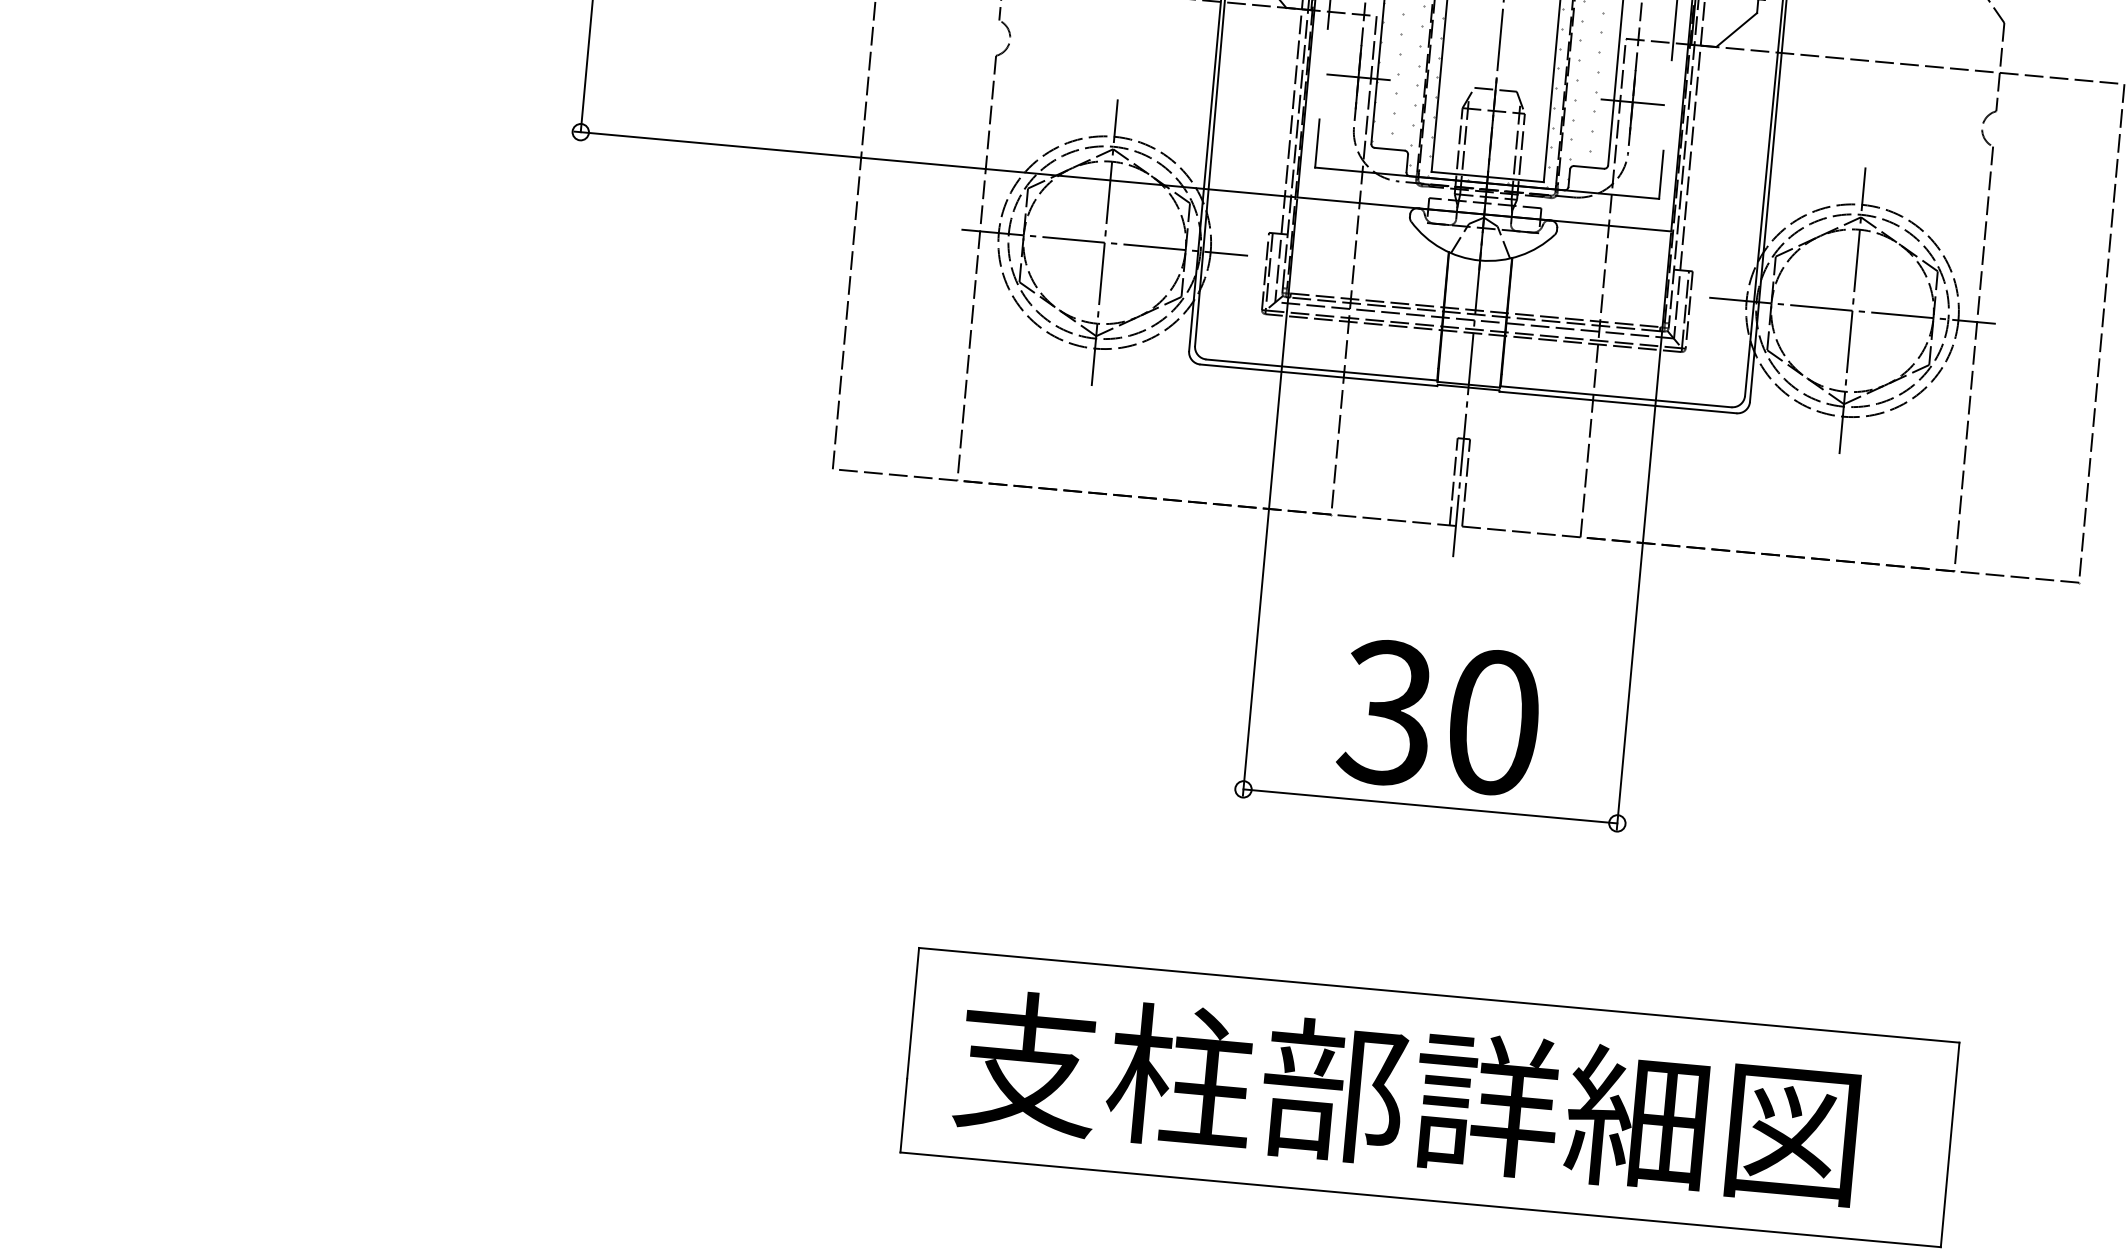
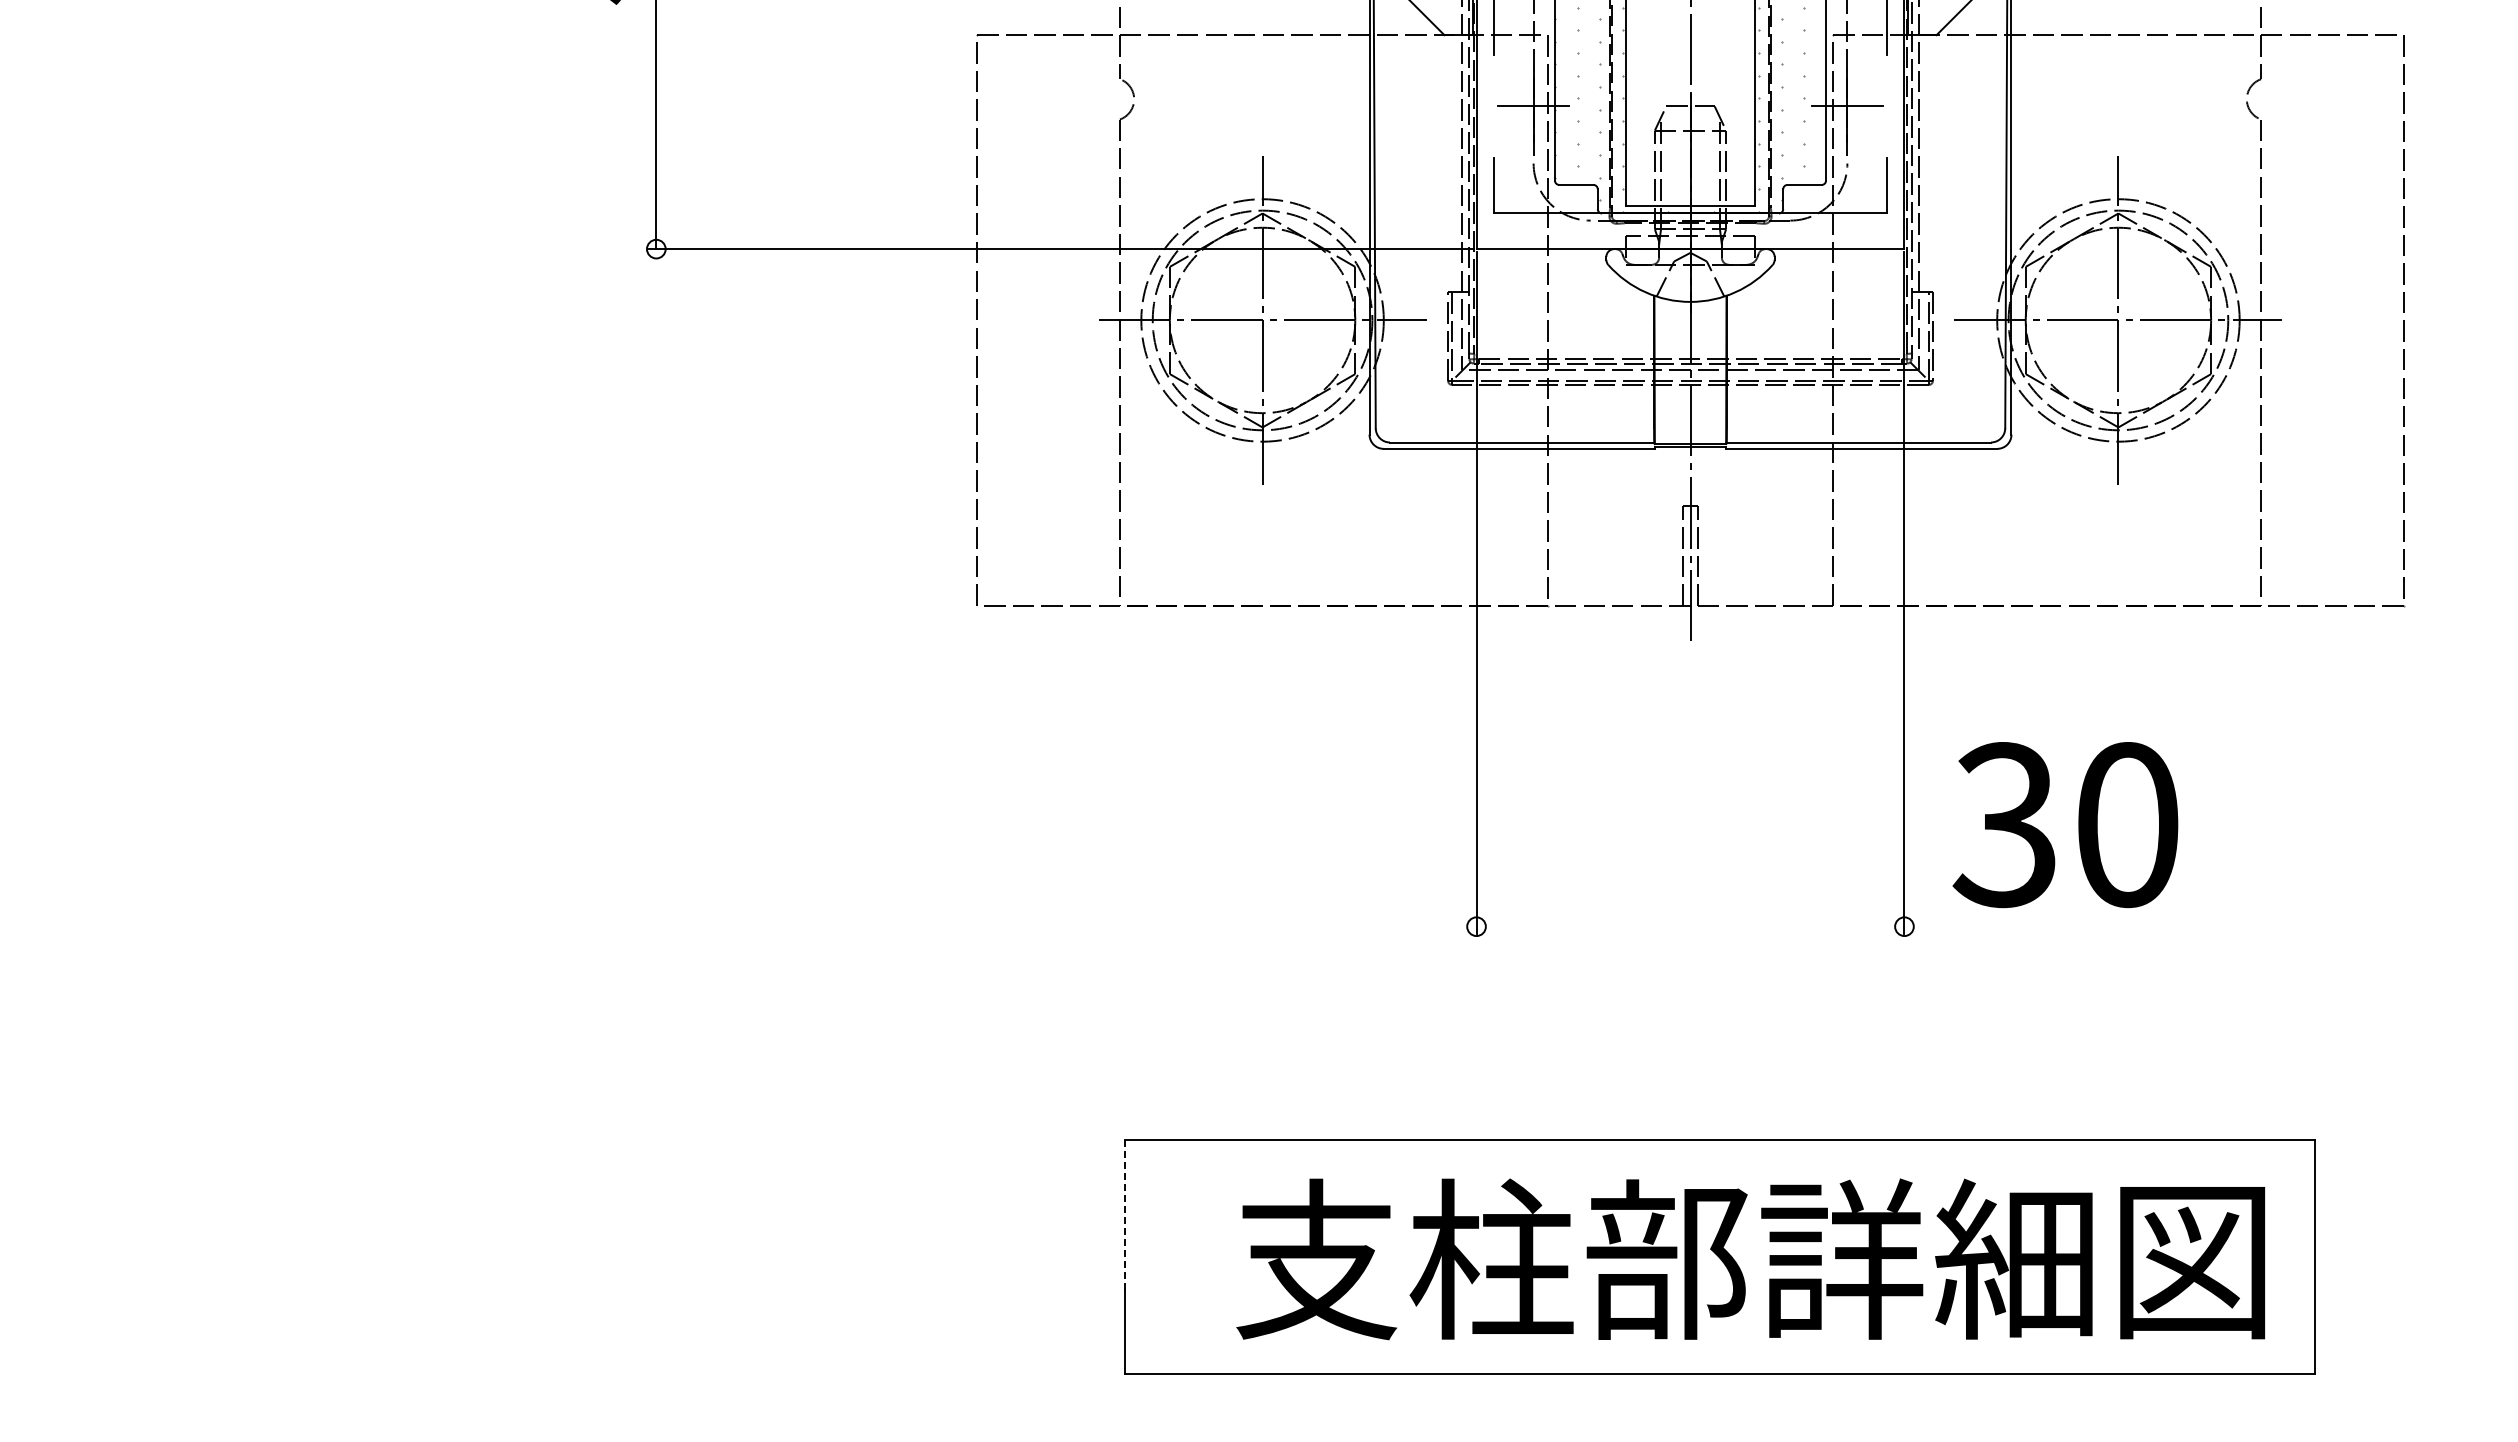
text: (1439, 718) -> (2065, 825), moved
line: (1430, 806) -> (1690, 926), removed
line: (912, 1013) -> (1124, 1215), solid -> dashed
text: (1406, 1097) -> (1750, 1259), moved

